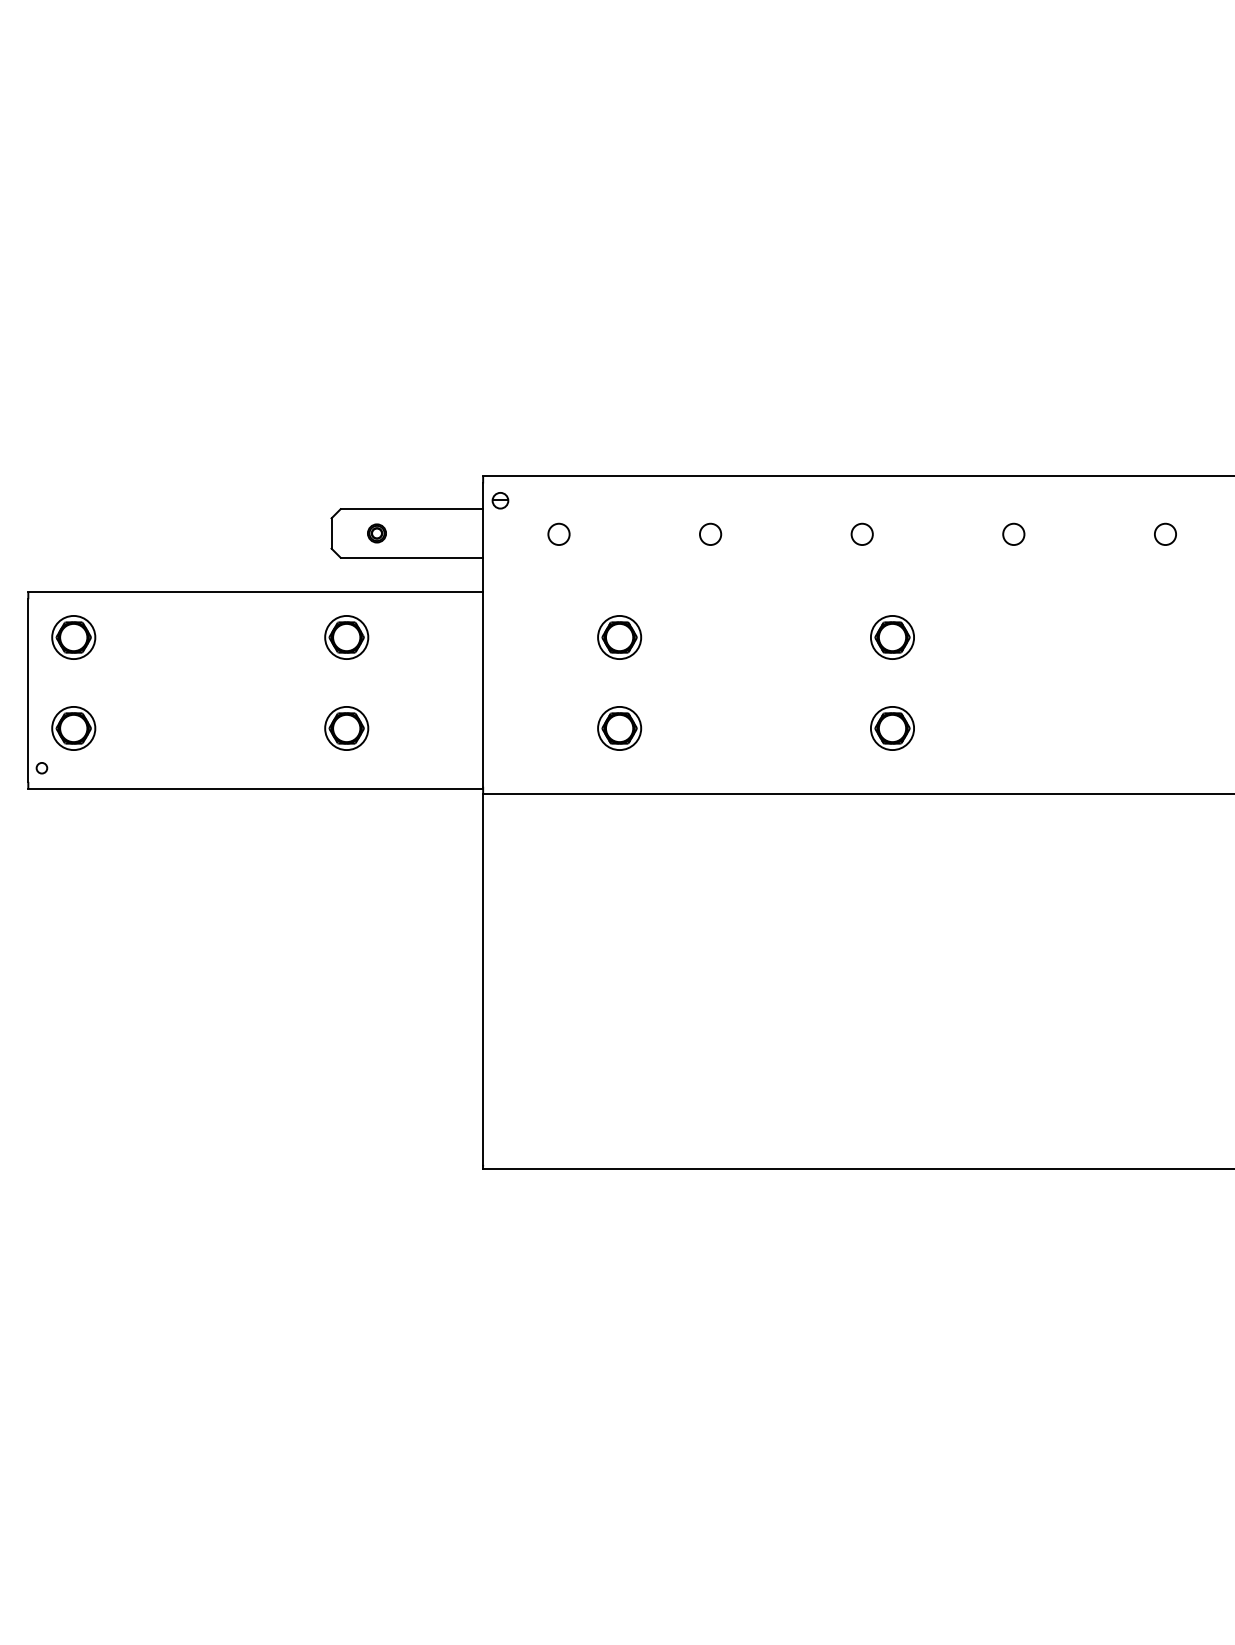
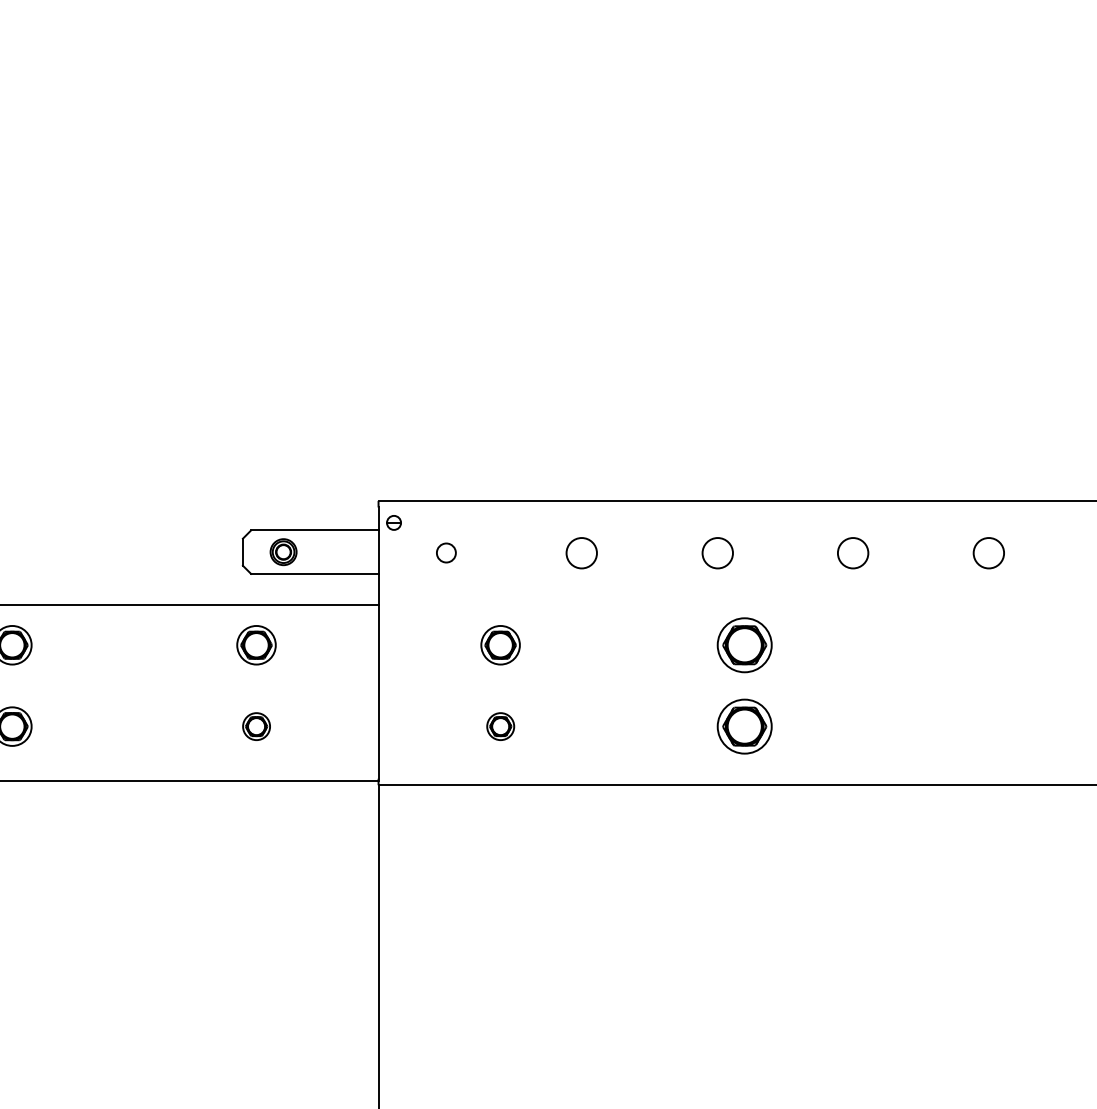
part: (376, 533) -> (283, 552), size x1.6
circle: (710, 533) -> (581, 552), size x1.6
circle: (861, 533) -> (716, 552), size x1.6
circle: (1013, 533) -> (852, 552), size x1.6
circle: (1165, 533) -> (988, 552), size x1.6
part: (892, 637) -> (744, 645), size x1.4
part: (346, 728) -> (256, 726), size x0.7
part: (619, 728) -> (500, 726), size x0.7
part: (892, 728) -> (744, 726), size x1.4

